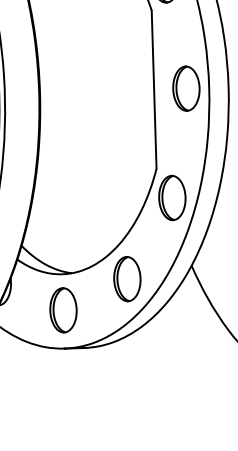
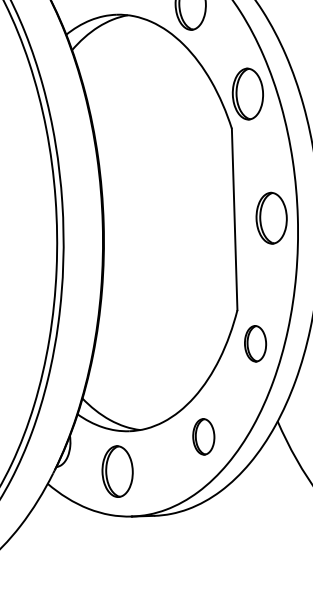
part: (172, 197) -> (255, 343), size x0.7
part: (126, 278) -> (203, 436), size x0.7
part: (63, 310) -> (117, 471), moved

